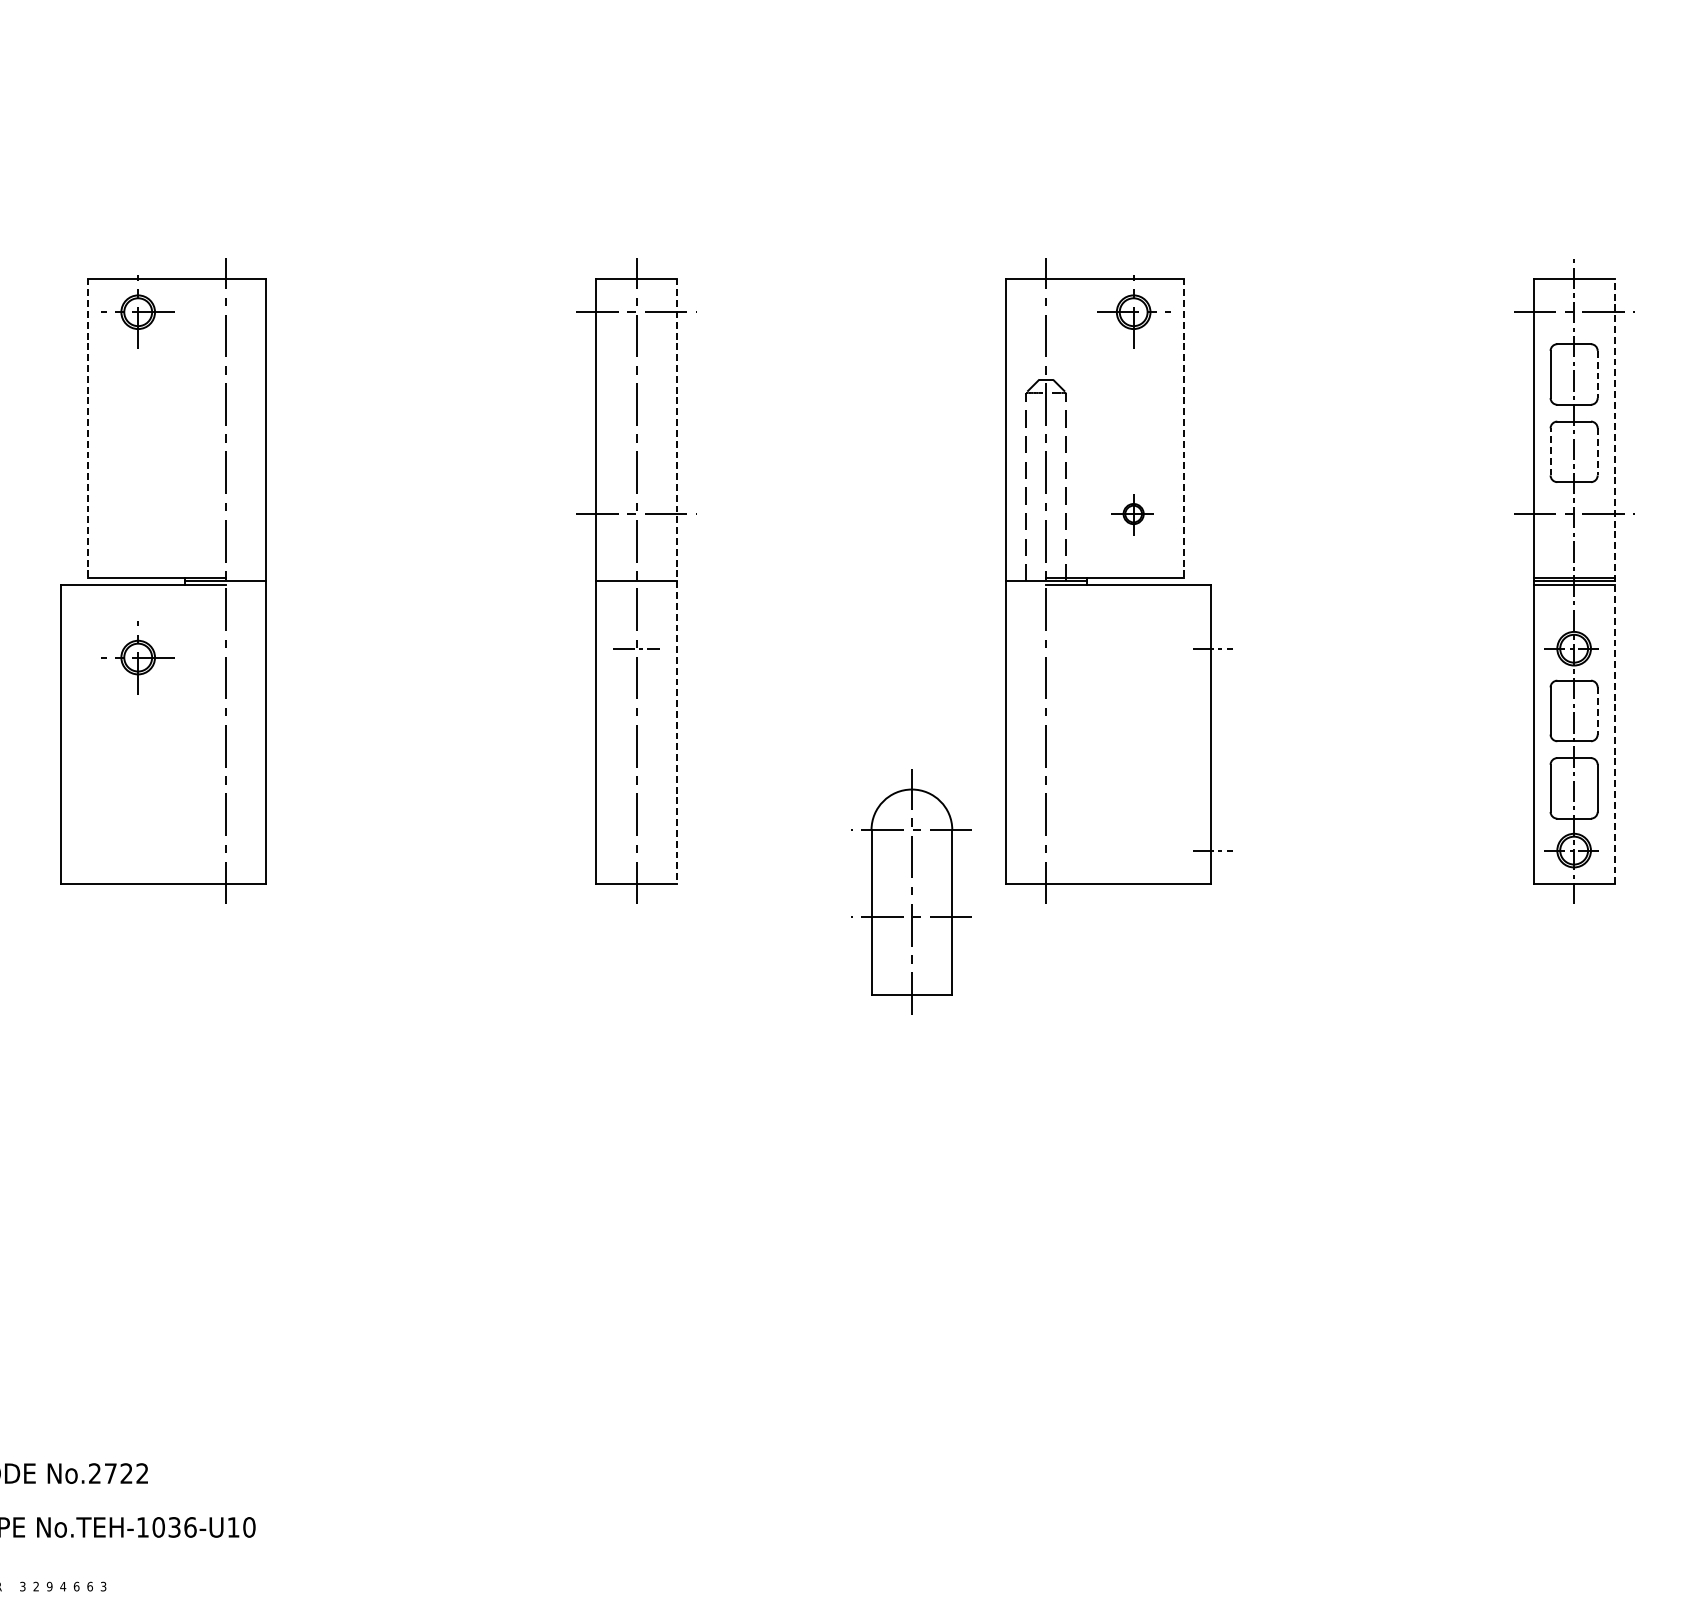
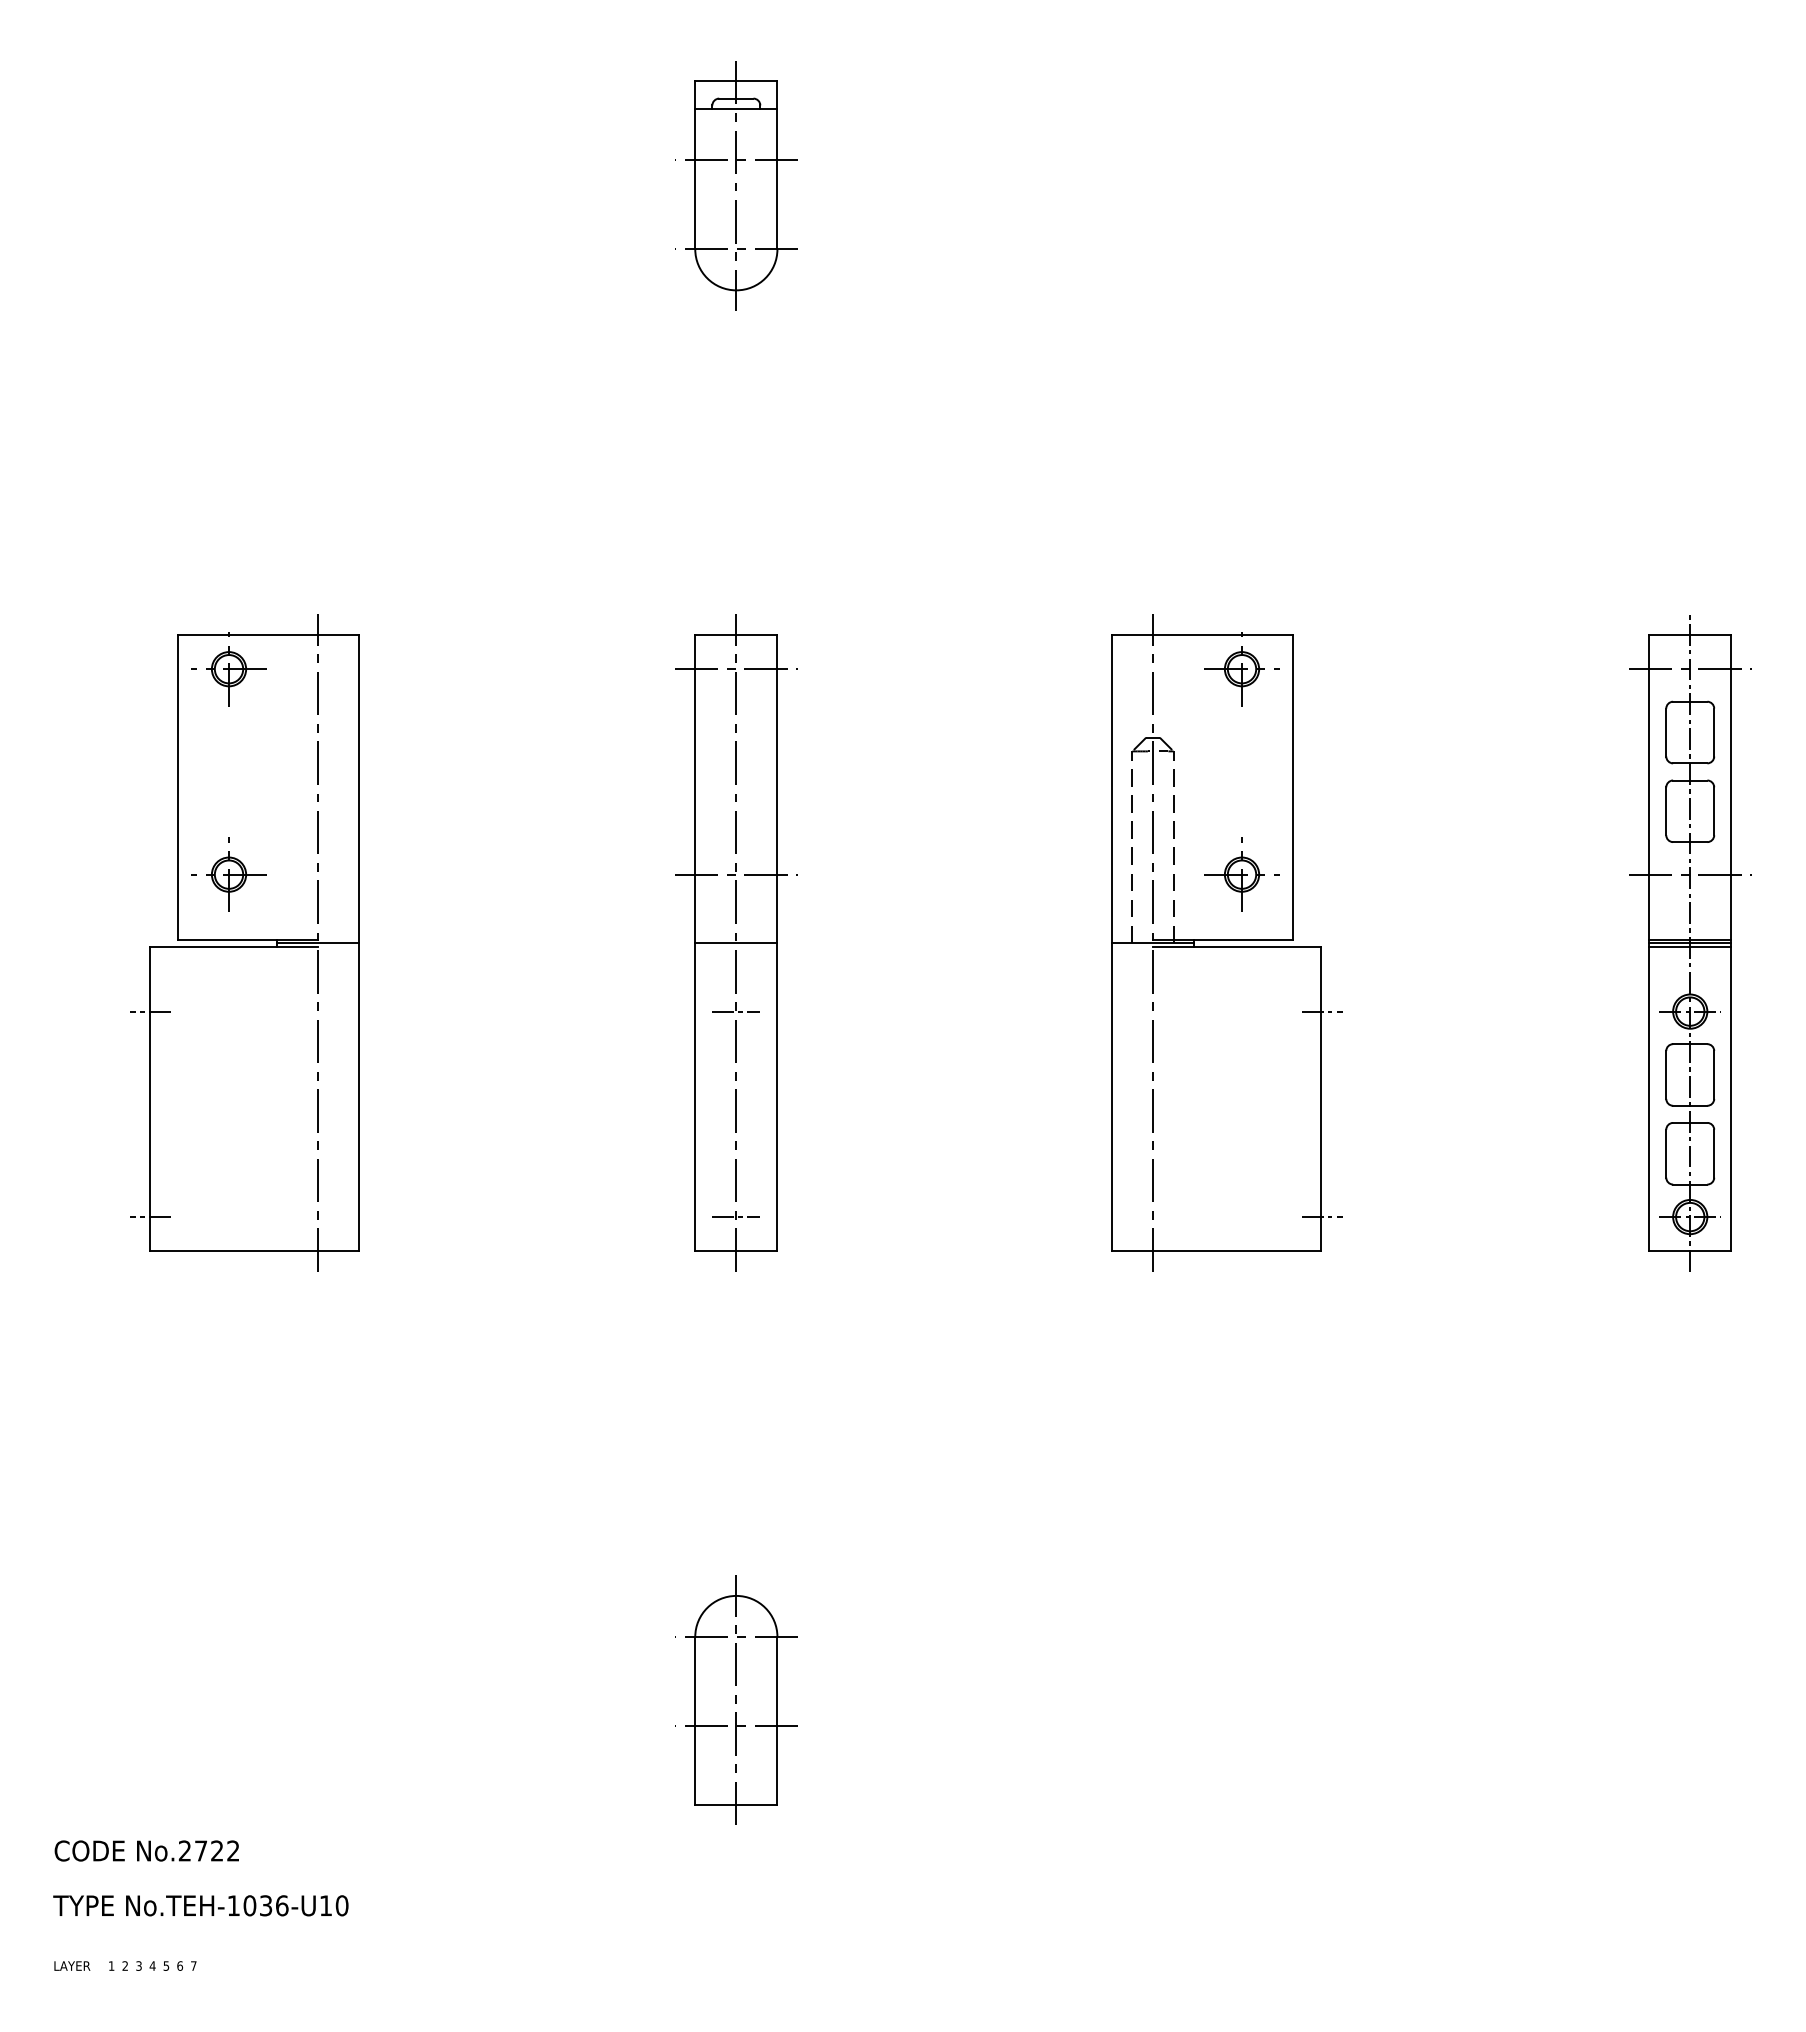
line: (1597, 374) -> (1714, 732), dashed -> solid
line: (87, 428) -> (177, 787), dashed -> solid
line: (1184, 428) -> (1293, 787), dashed -> solid
line: (1550, 452) -> (1666, 811), dashed -> solid
line: (1597, 452) -> (1714, 811), dashed -> solid
part: (1133, 513) -> (1241, 874), size x1.67
line: (1614, 580) -> (1731, 942), dashed -> solid
line: (677, 581) -> (777, 943), dashed -> solid
line: (60, 648) -> (149, 1011), added
part: (137, 657) -> (228, 874), moved
line: (1597, 710) -> (1714, 1074), dashed -> solid
line: (60, 851) -> (149, 1217), added
line: (636, 851) -> (736, 1217), added
part: (912, 891) -> (736, 1699), moved
text: (22, 1586) -> (111, 1965), 3 -> 1
text: (49, 1586) -> (138, 1965), 9 -> 3
text: (76, 1586) -> (166, 1965), 6 -> 5
text: (103, 1586) -> (193, 1965), 3 -> 7

